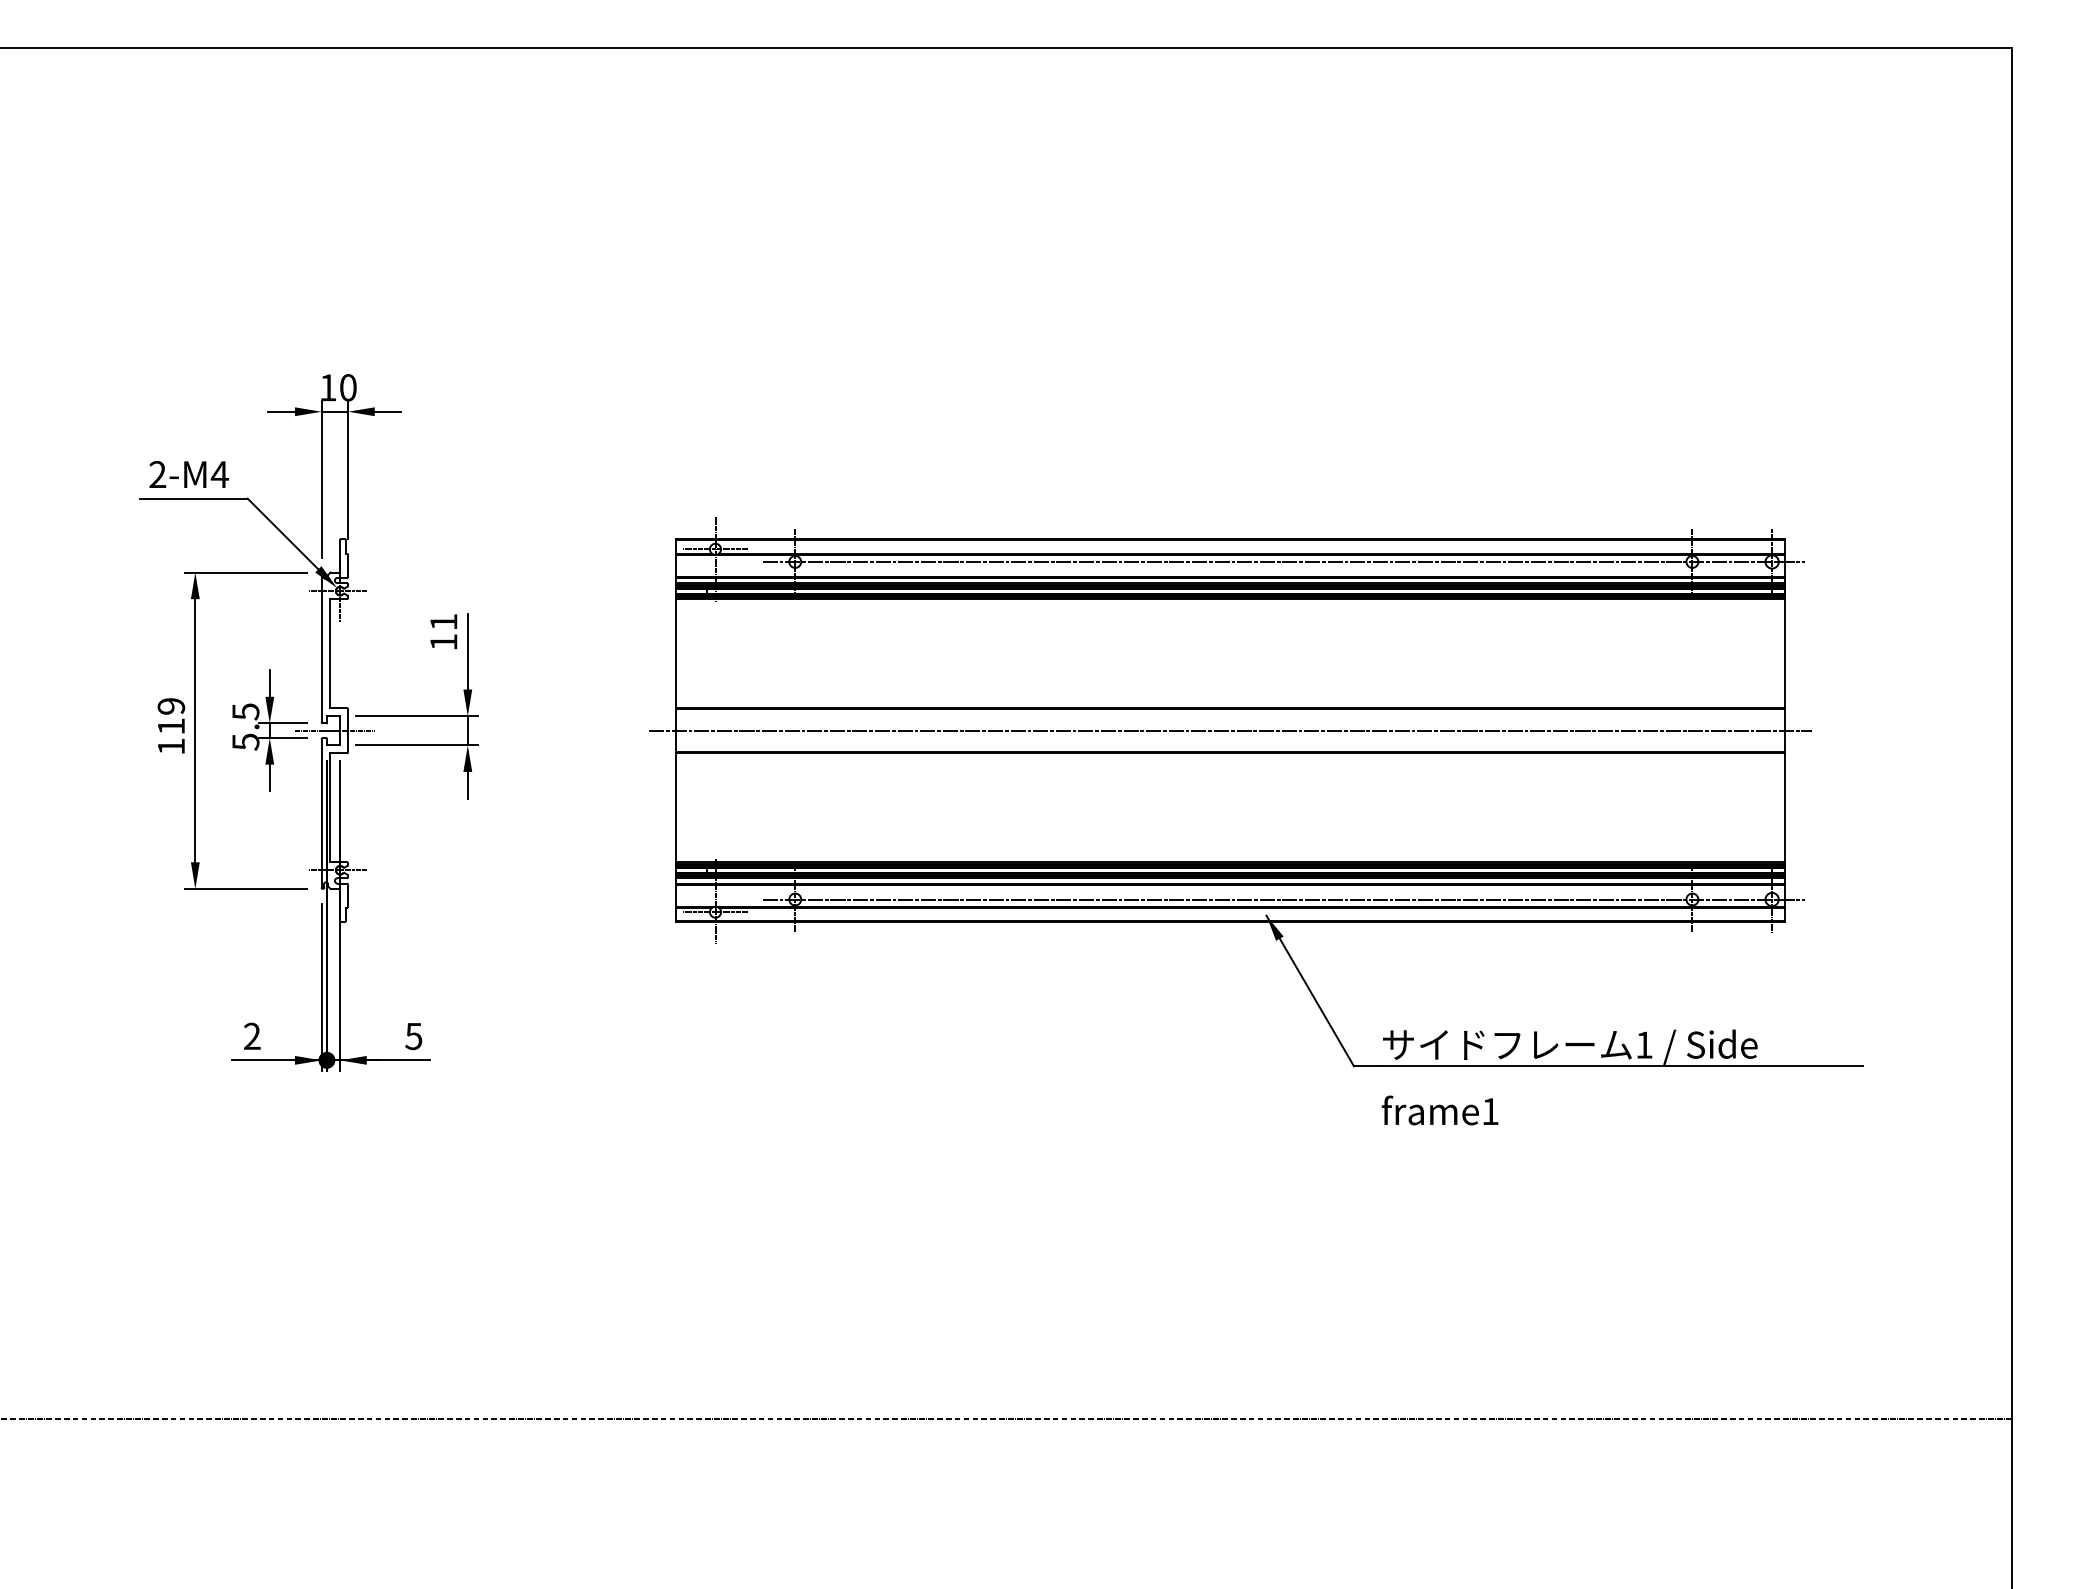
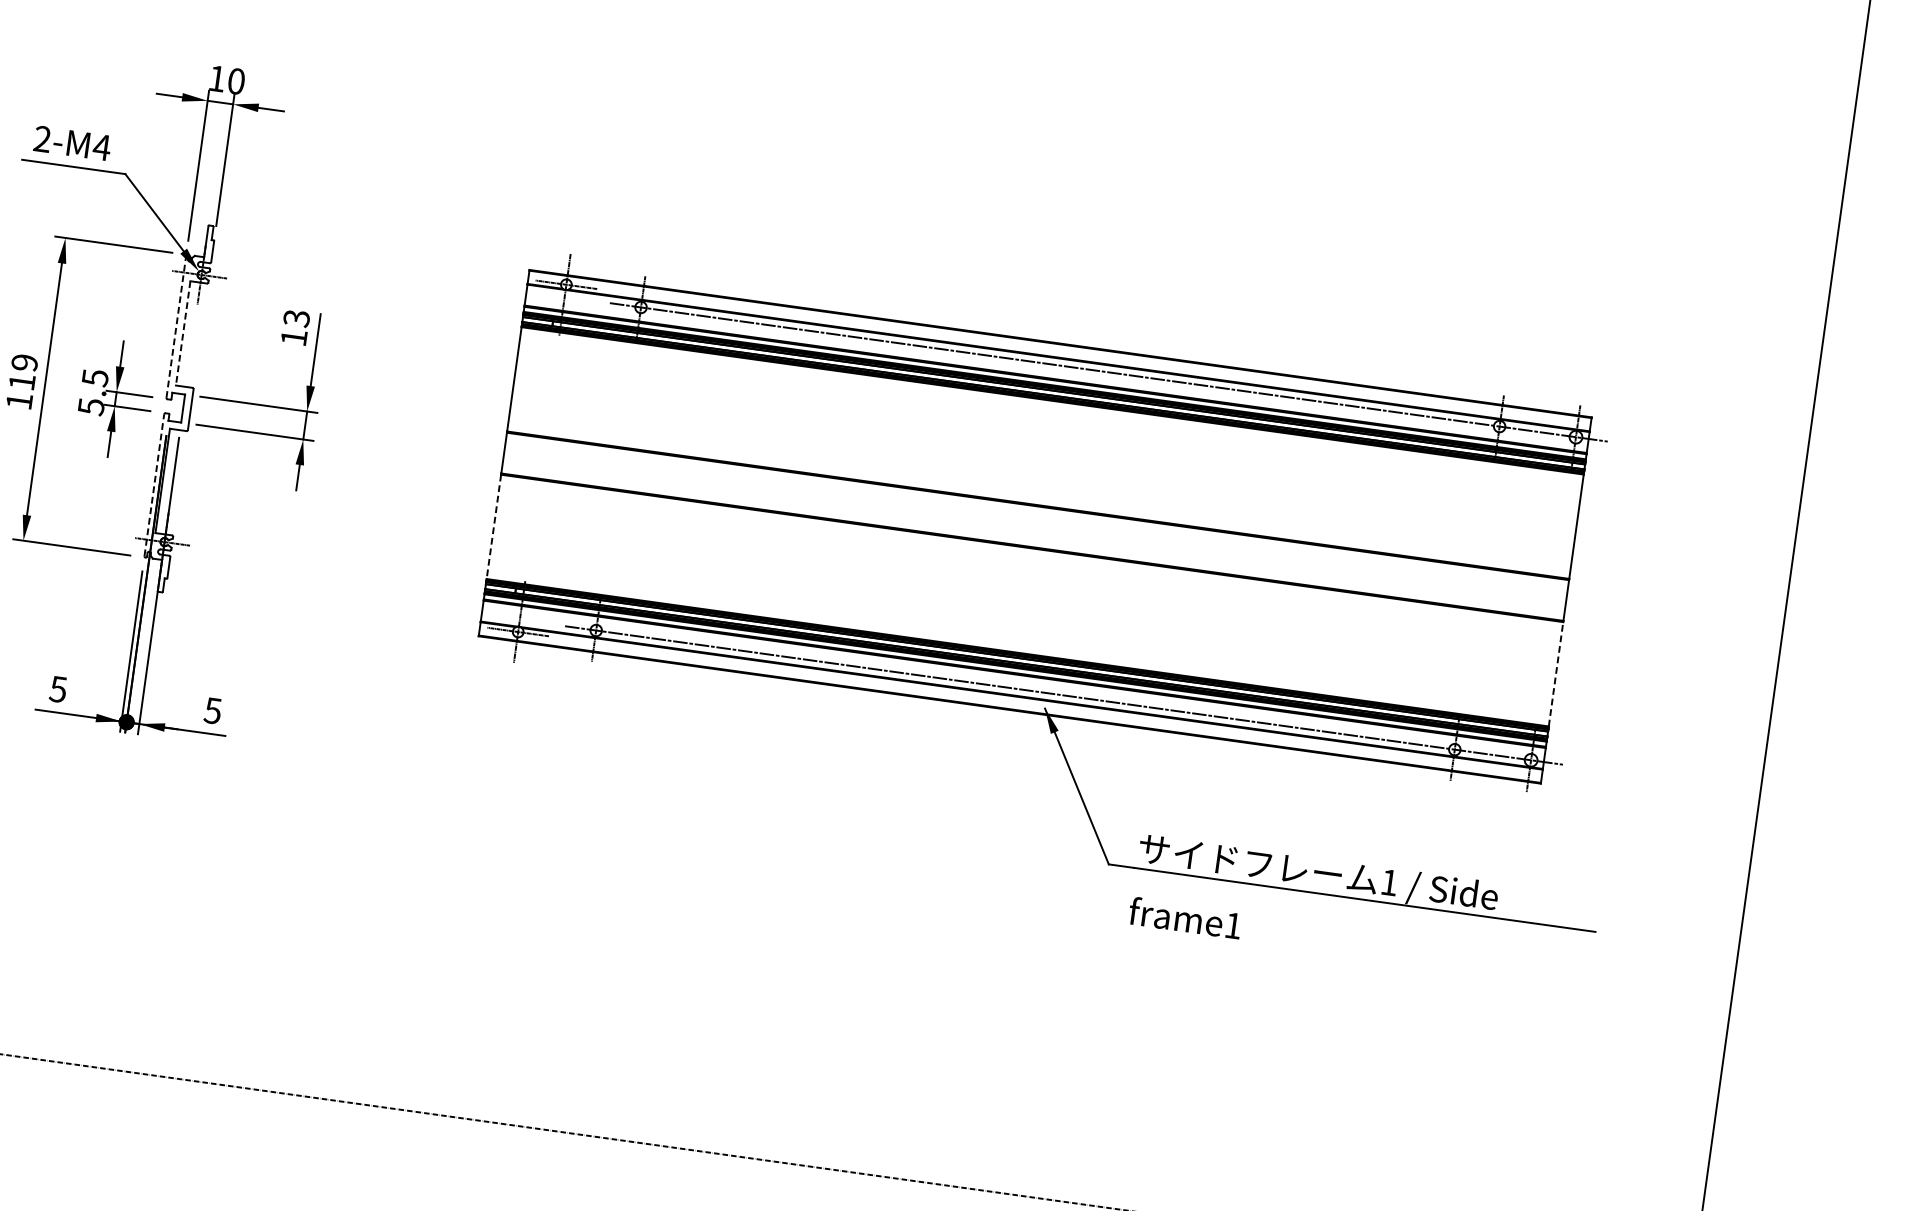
text: (443, 622) -> (296, 318), 11 -> 13
line: (321, 647) -> (176, 326), solid -> dashed
line: (329, 654) -> (183, 334), solid -> dashed
line: (334, 730) -> (177, 407), removed
line: (1230, 730) -> (1035, 526), removed
line: (1785, 807) -> (1556, 673), solid -> dashed
line: (675, 808) -> (493, 527), solid -> dashed
line: (321, 812) -> (154, 484), solid -> dashed
text: (251, 1036) -> (57, 689), 2 -> 5

